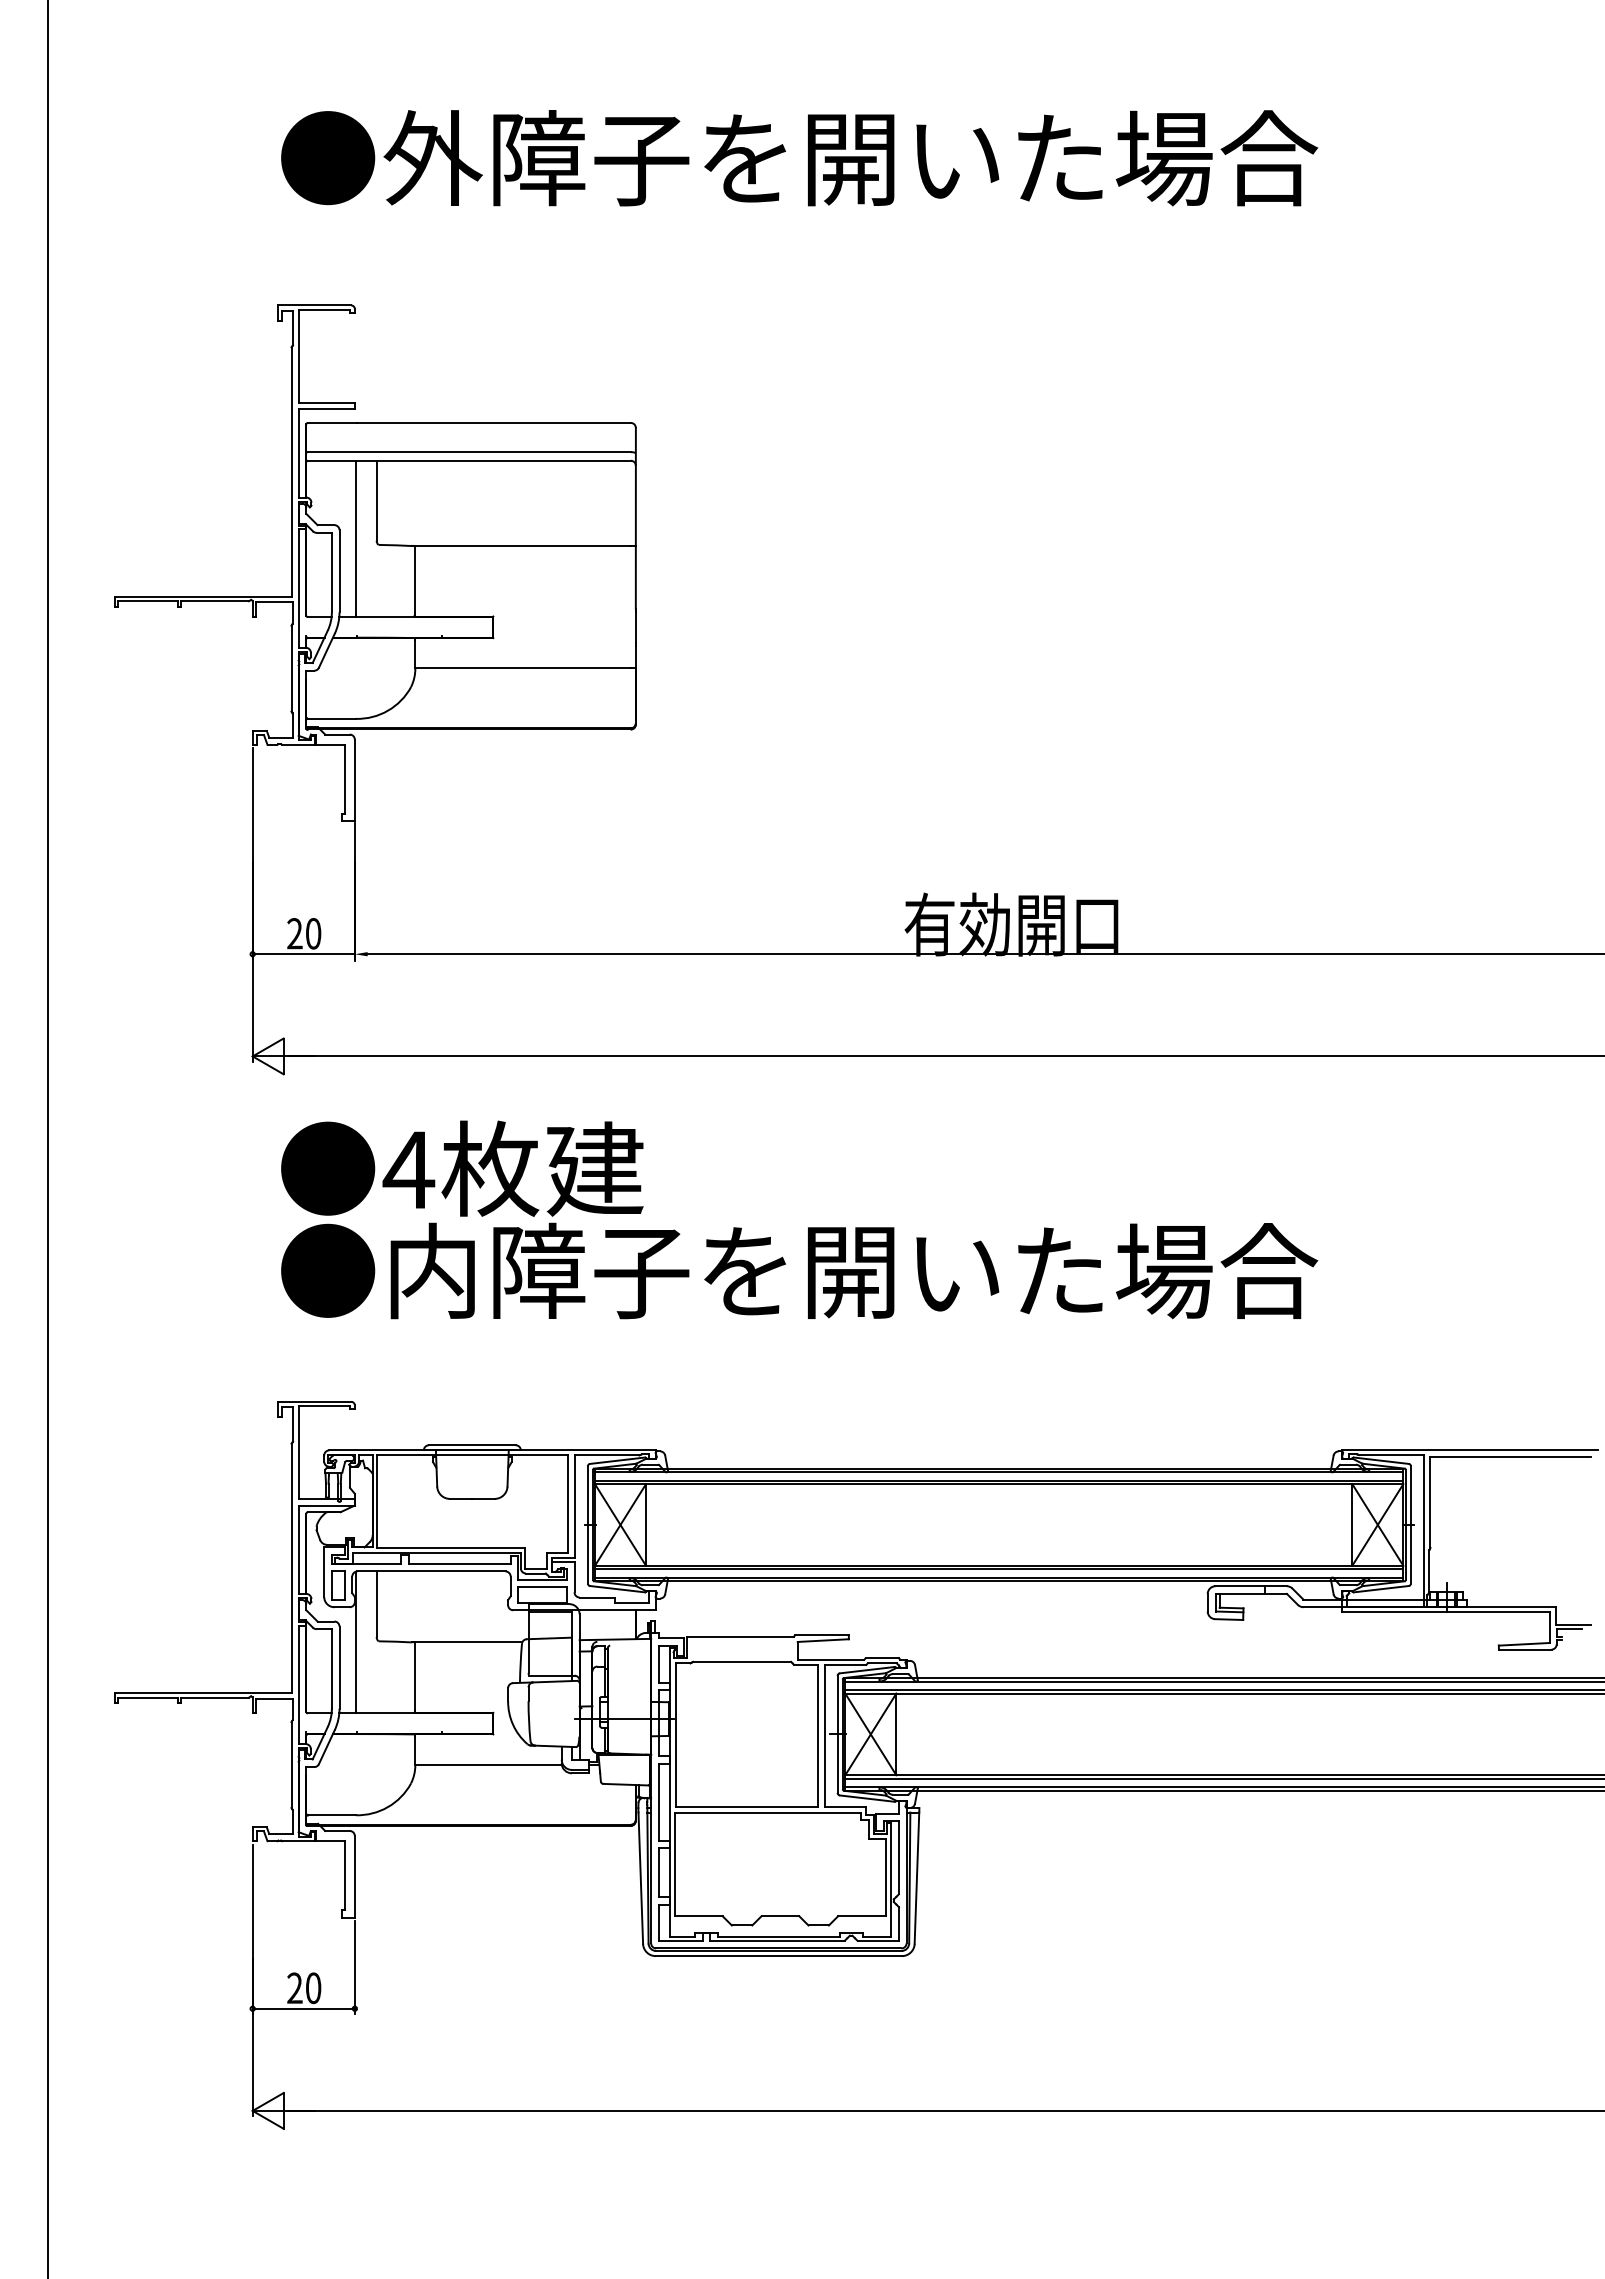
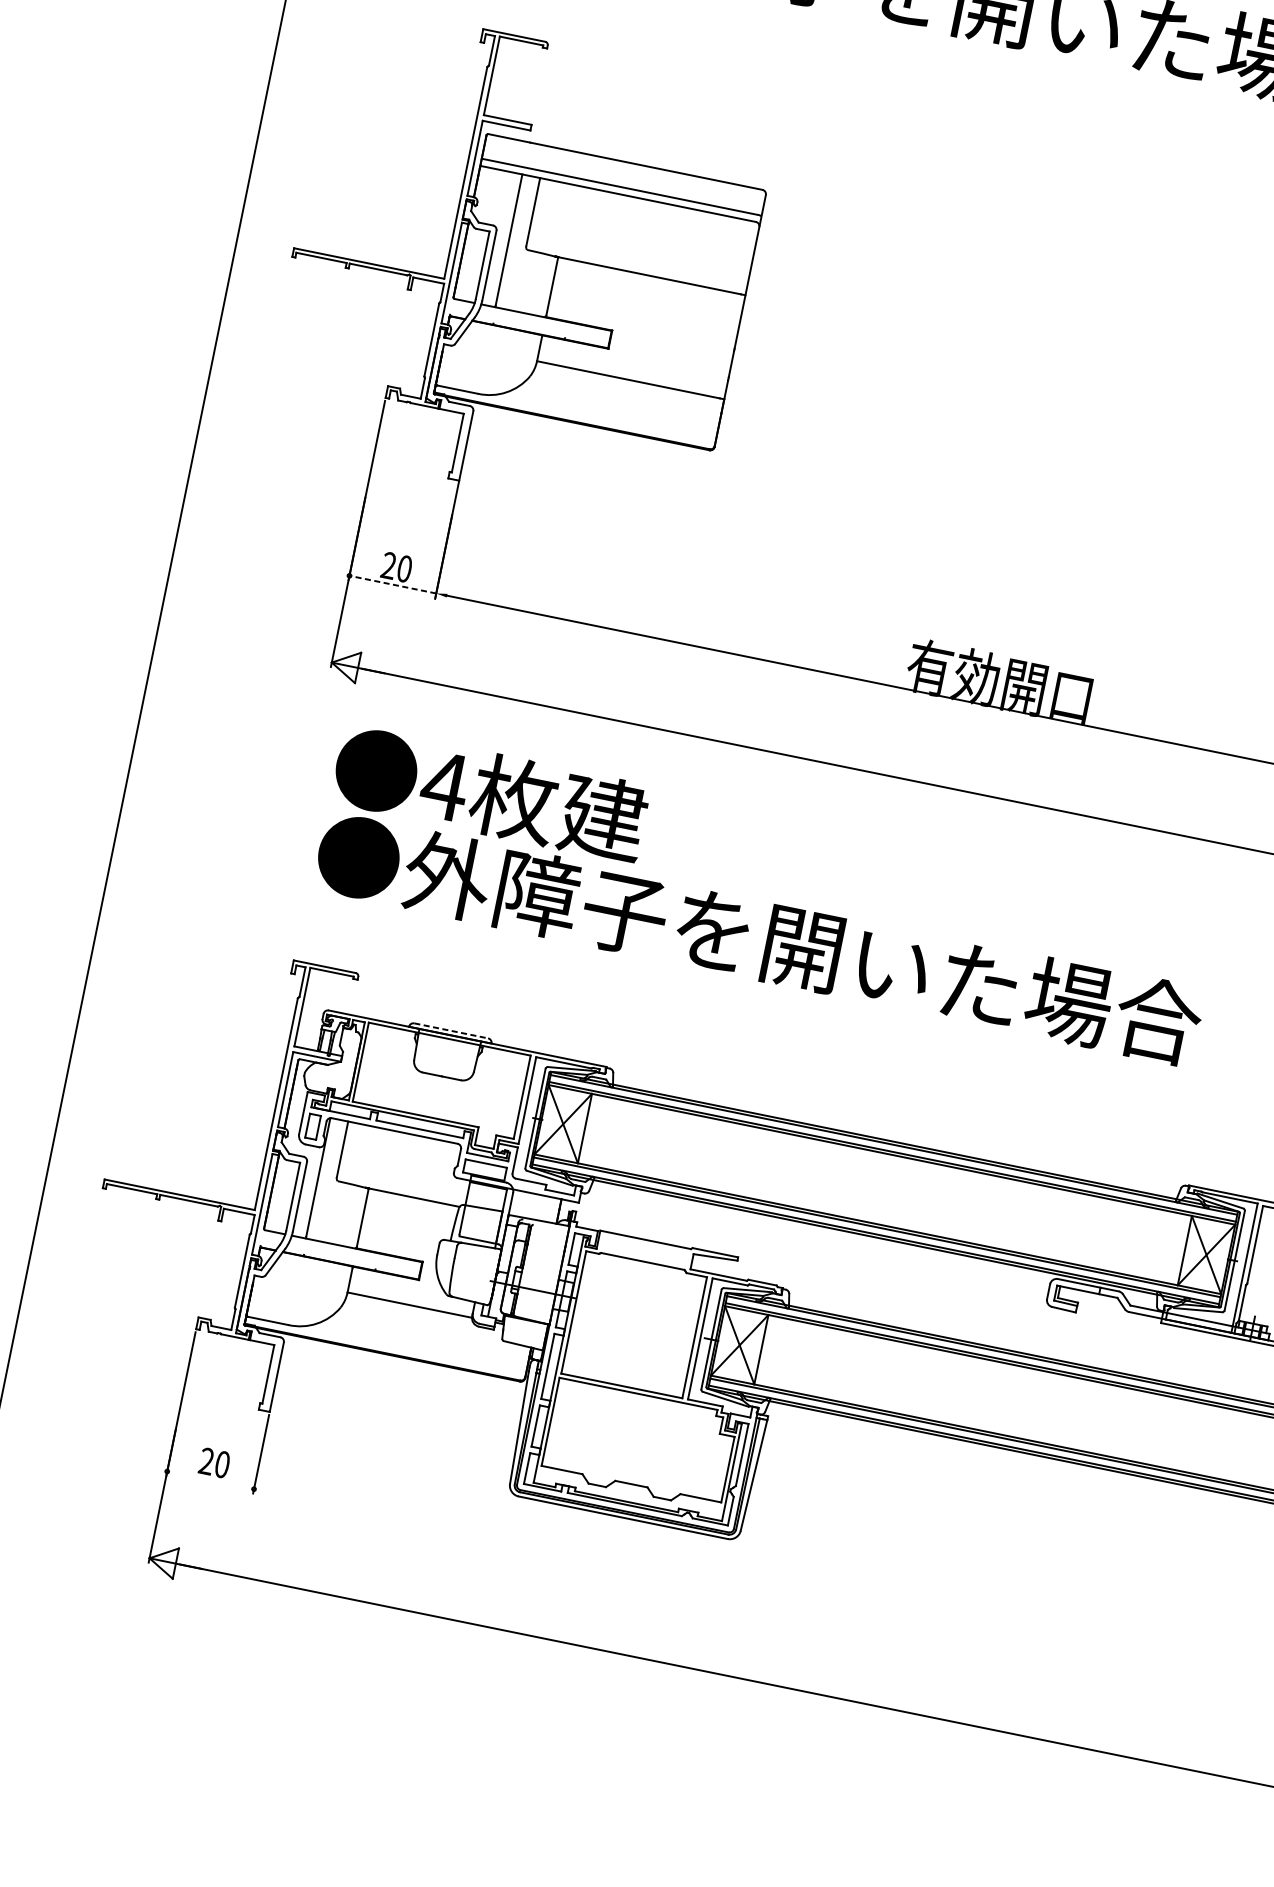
line: (303, 954) -> (392, 584), solid -> dashed
text: (432, 1270) -> (447, 875), ●内障子を開いた場合 -> ●外障子を開いた場合
line: (472, 1445) -> (451, 1031), solid -> dashed
line: (303, 2008) -> (210, 1480), removed

